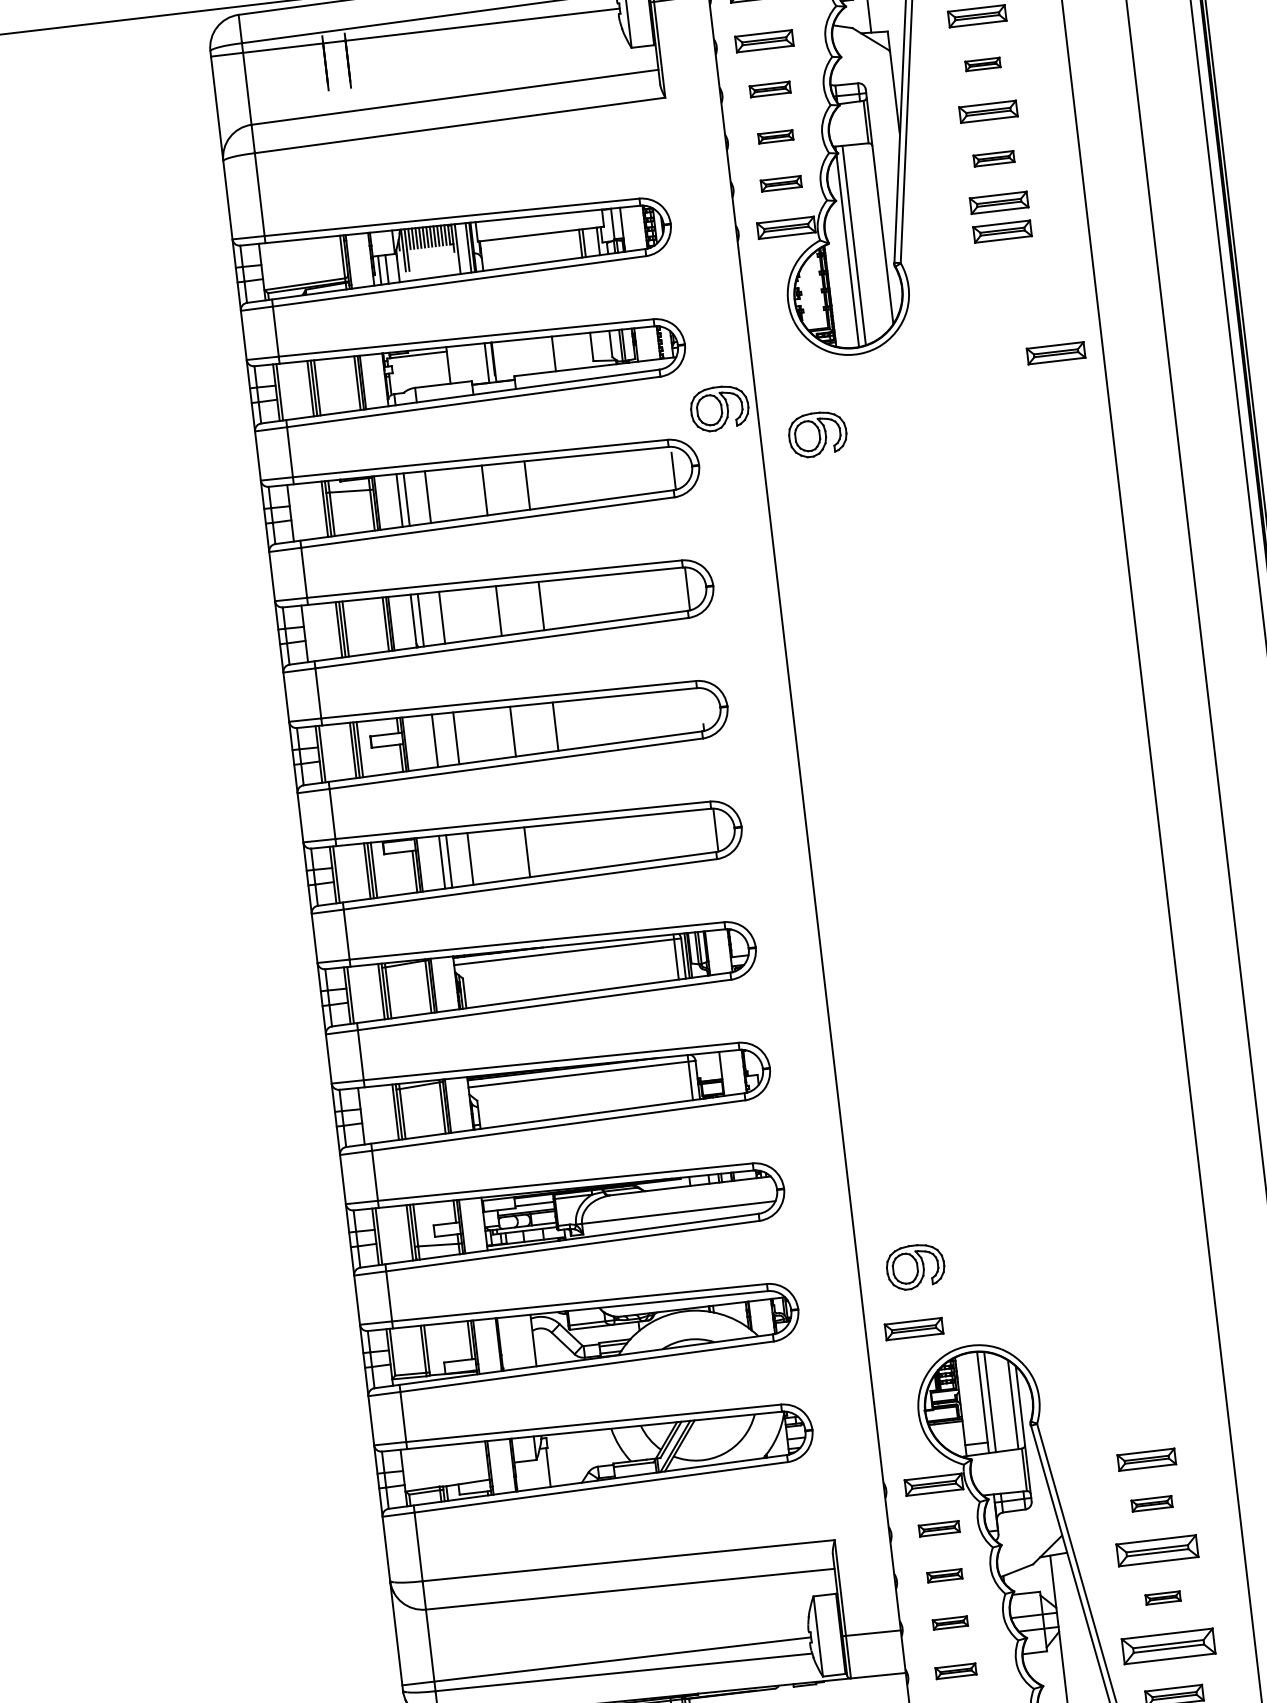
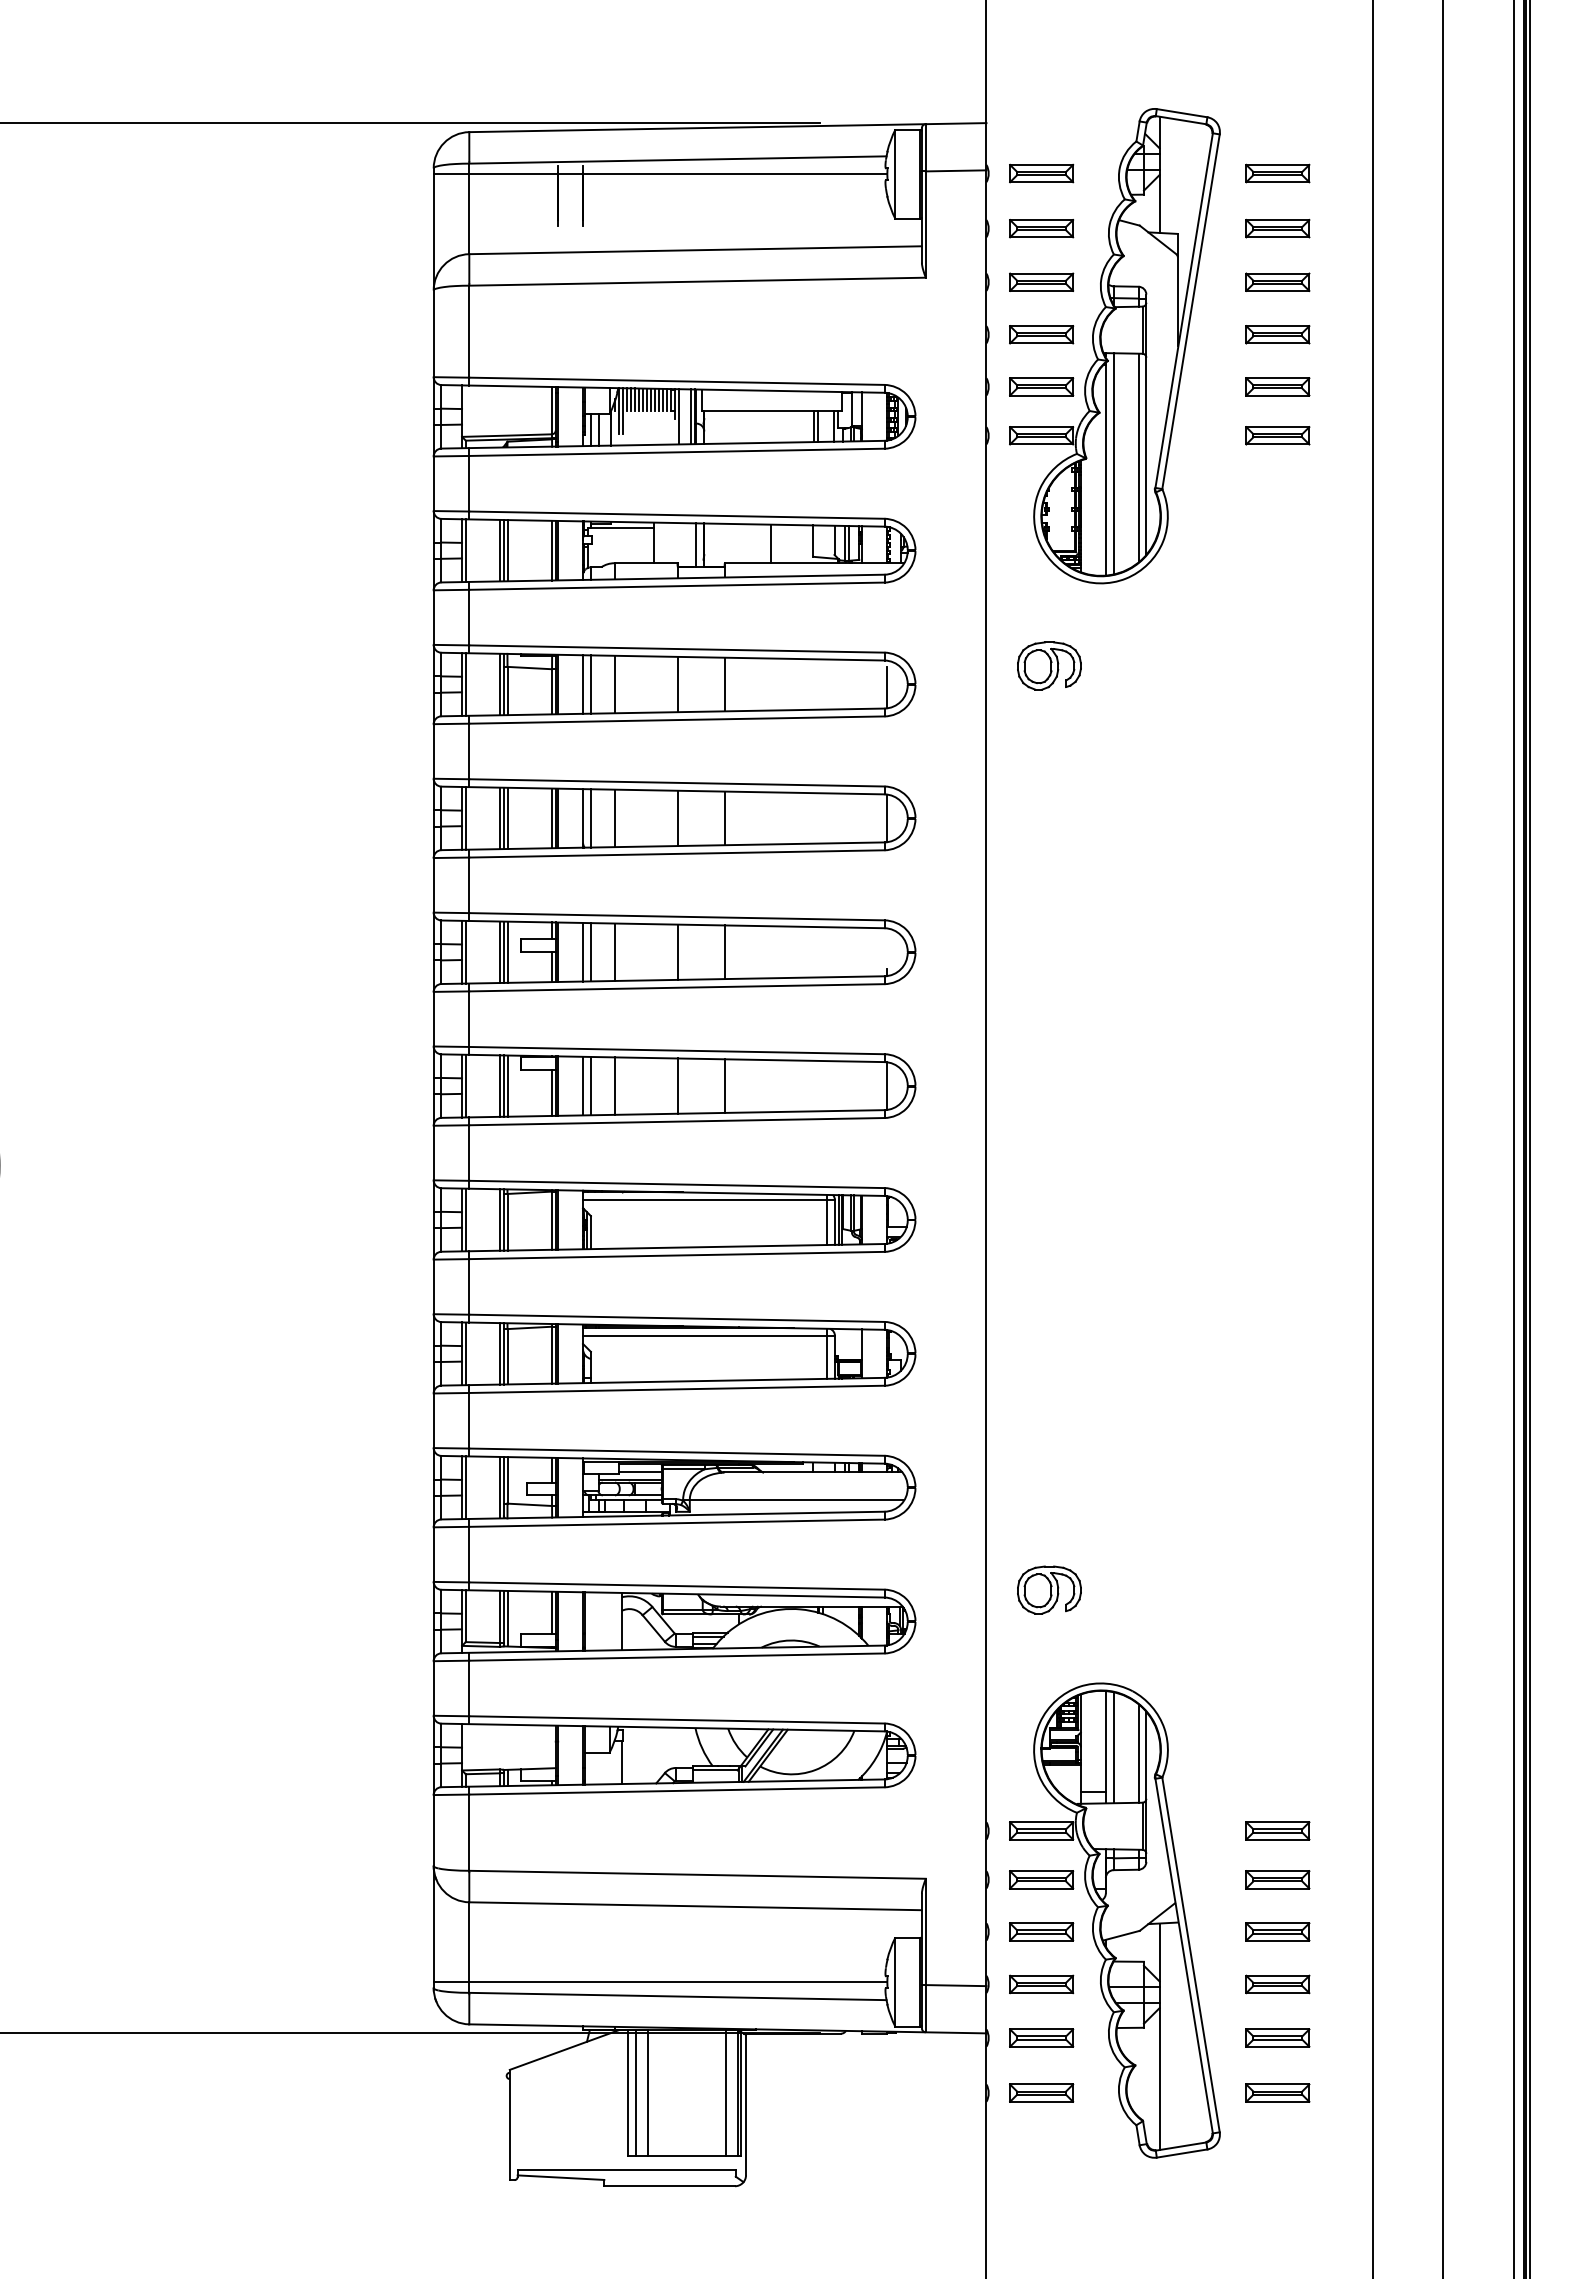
part: (982, 63) -> (1277, 281), size x1.67
part: (769, 88) -> (1041, 281), size x1.43
part: (775, 136) -> (1041, 334), size x1.67
part: (993, 158) -> (1277, 386), size x1.43
part: (781, 183) -> (1041, 386), size x1.43
part: (1002, 231) -> (1277, 467), removed
line: (875, 237) -> (1138, 457), added
part: (1055, 353) -> (1320, 607), removed
part: (719, 408) -> (945, 624), removed
line: (293, 512) -> (465, 684), added
line: (307, 633) -> (465, 818), added
line: (428, 740) -> (583, 951), added
line: (569, 846) -> (724, 1085), added
line: (364, 1115) -> (465, 1353), added
part: (913, 1328) -> (1039, 1657), removed
line: (430, 1349) -> (507, 1618), added
part: (1151, 1503) -> (1277, 1879), size x1.43
part: (939, 1528) -> (1041, 1879), size x1.43
part: (1157, 1550) -> (1277, 1931), size x0.71
part: (944, 1575) -> (1041, 1931), size x1.67
part: (1162, 1598) -> (1277, 1984), size x1.67
part: (950, 1623) -> (1041, 1984), size x1.67
part: (1168, 1645) -> (1277, 2037), size x0.62
part: (955, 1670) -> (1041, 2037), size x1.43

